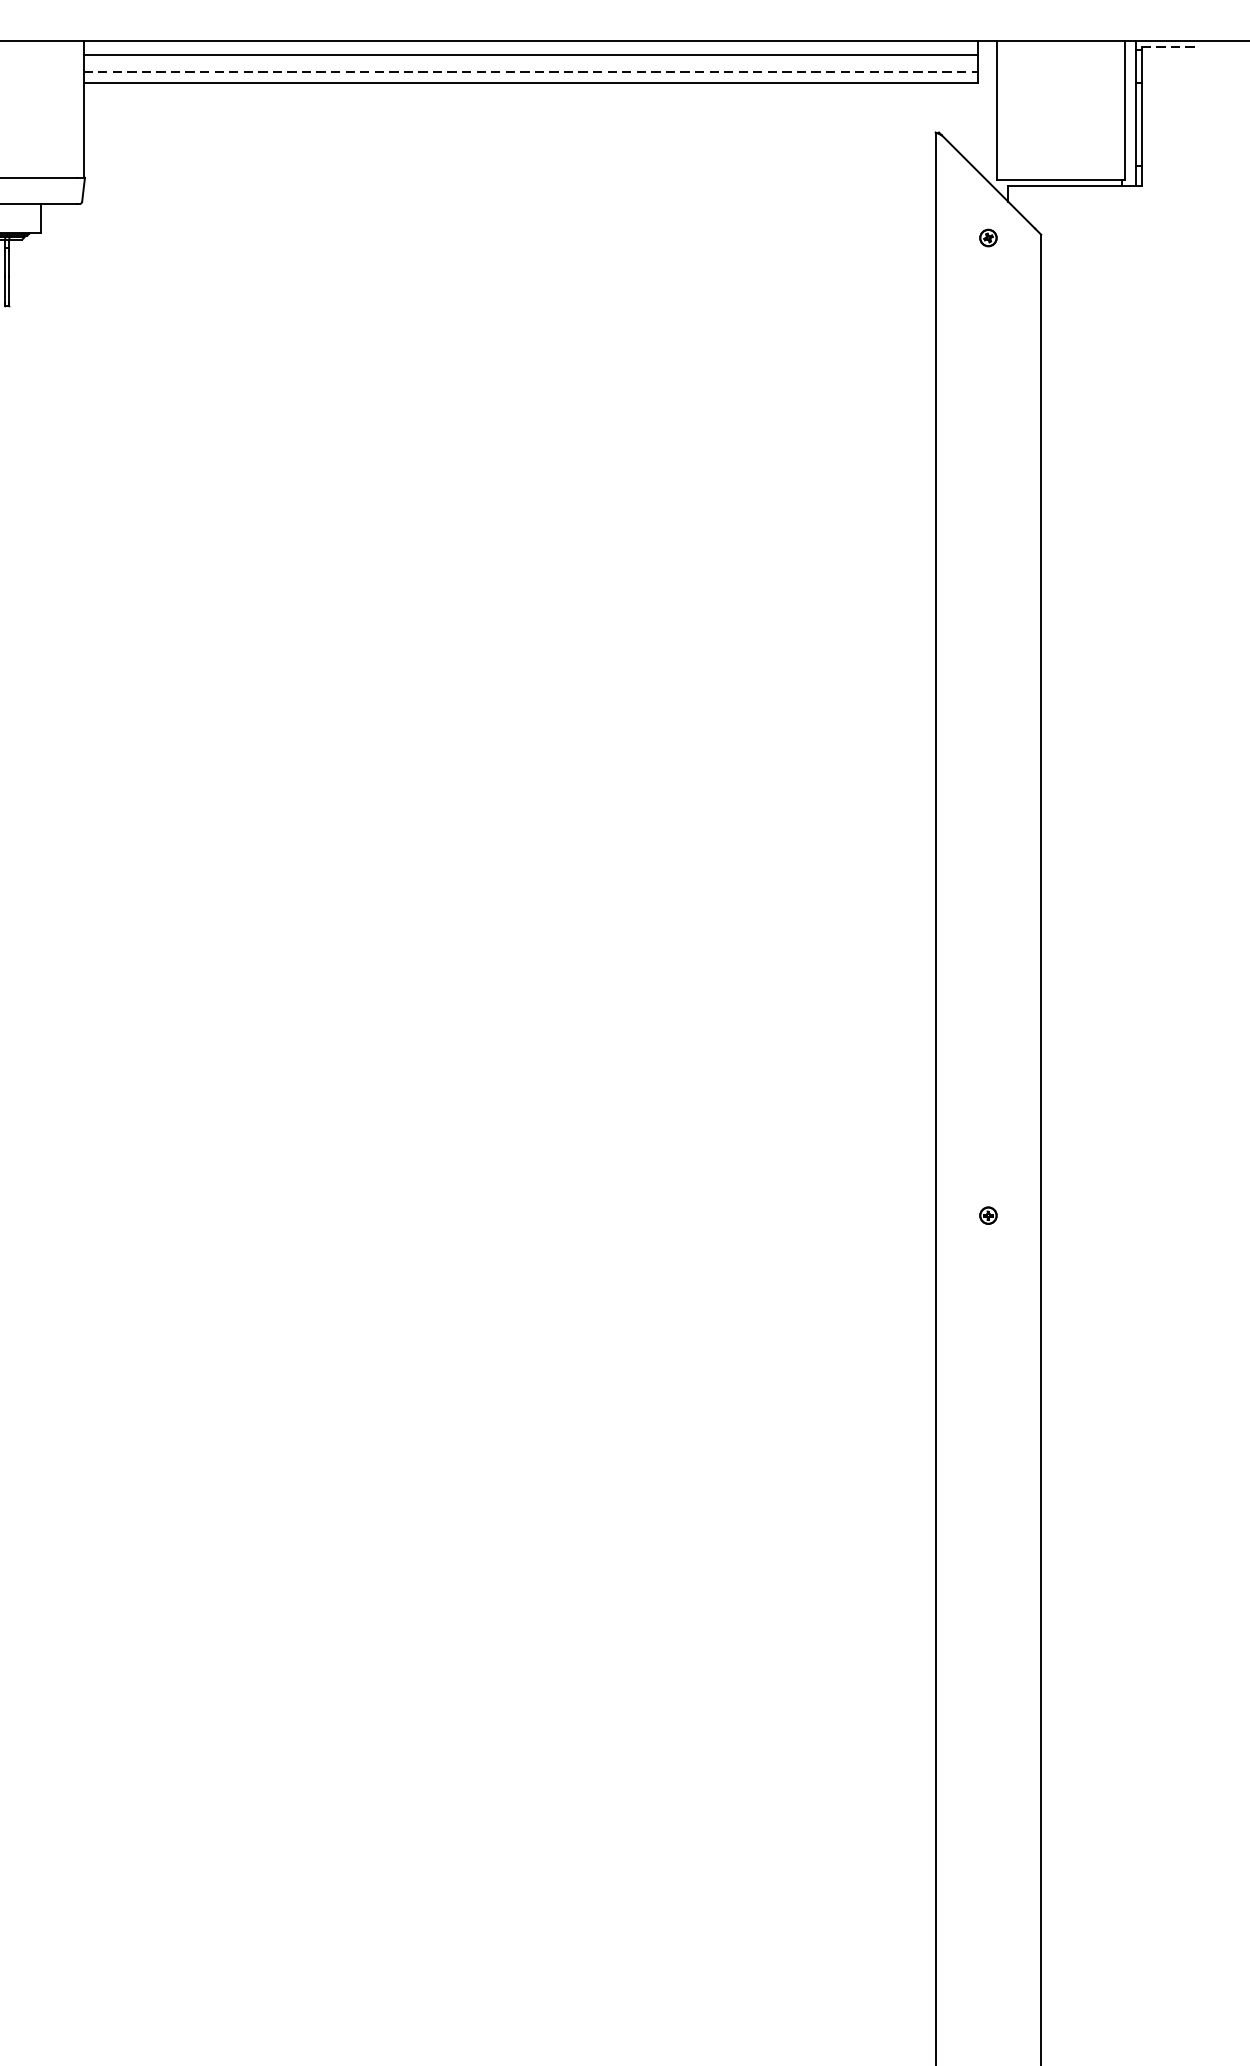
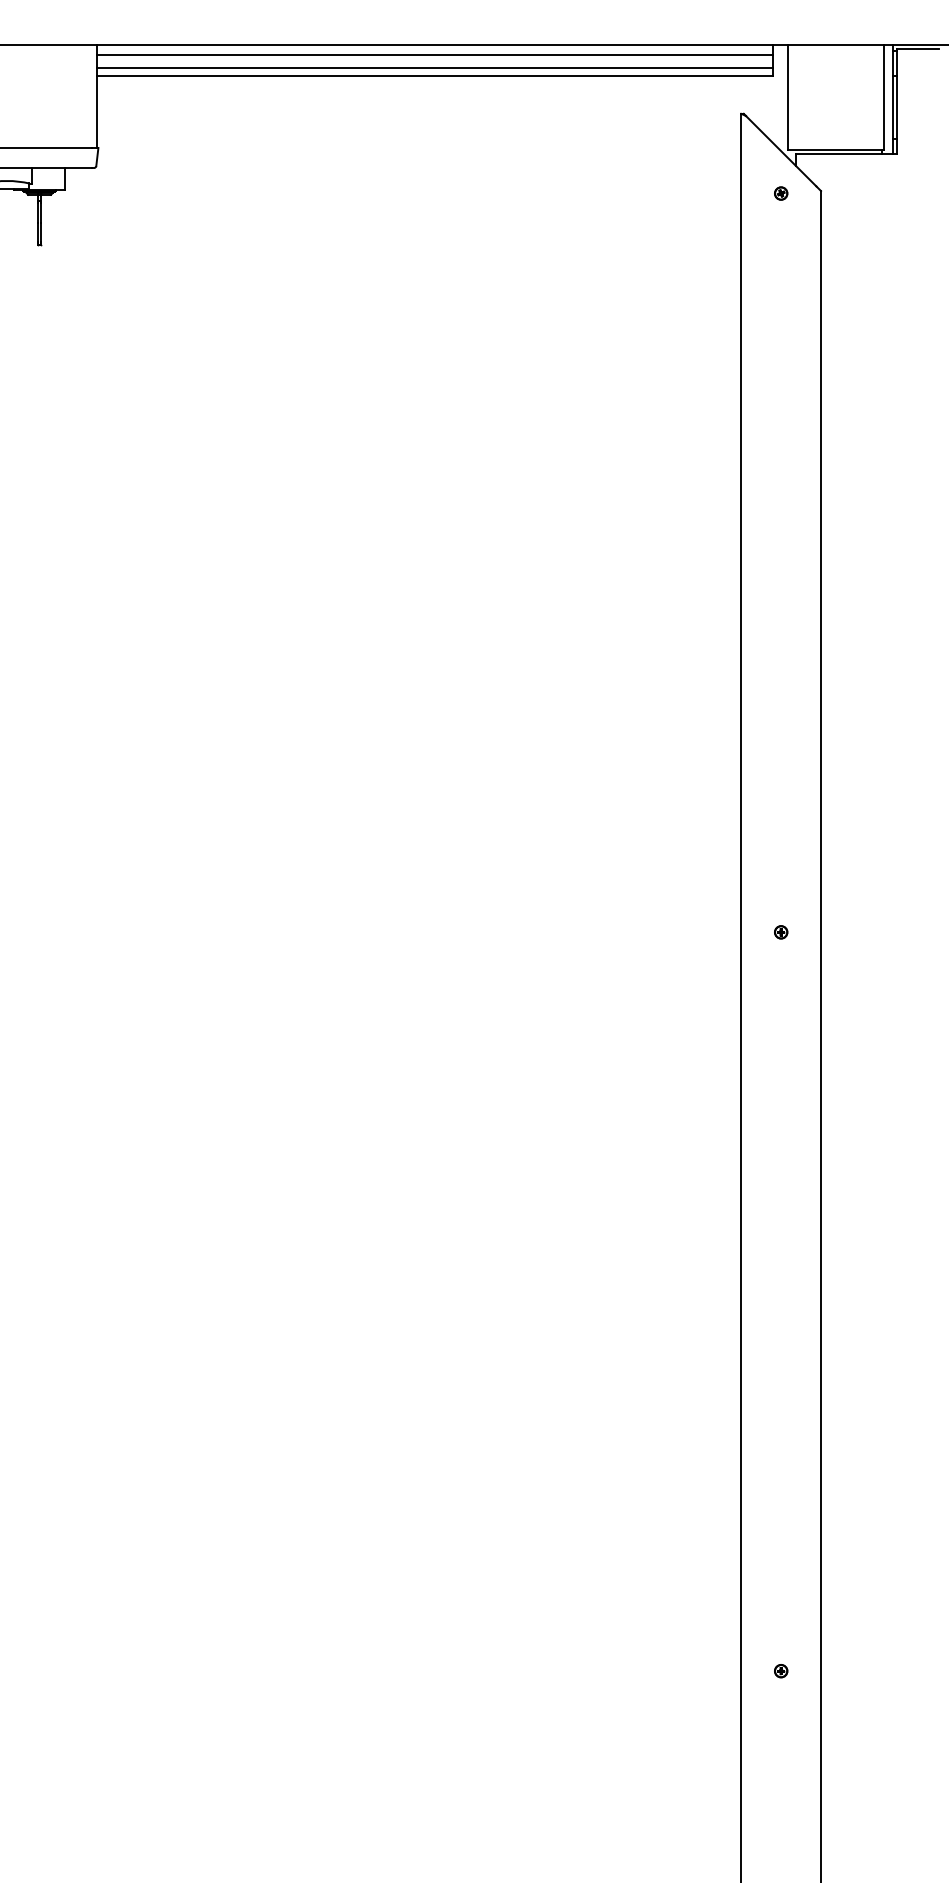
line: (1168, 47) -> (917, 49), dashed -> solid
line: (531, 72) -> (435, 68), dashed -> solid

